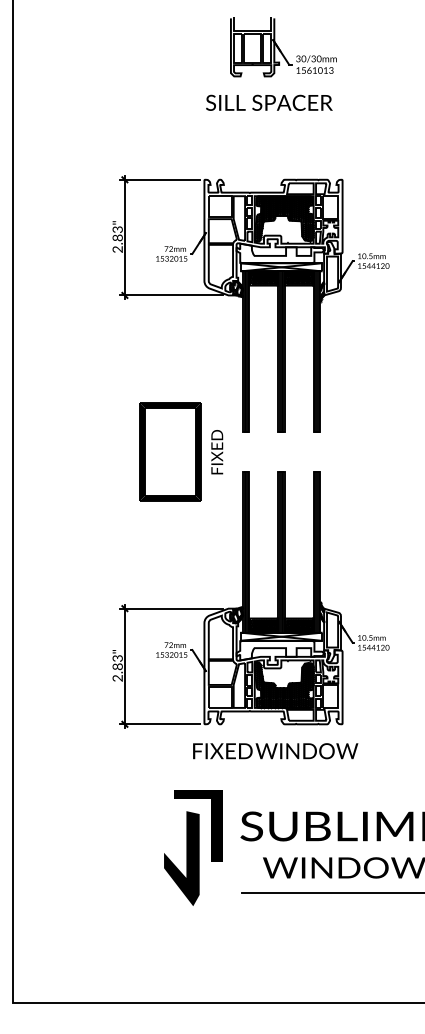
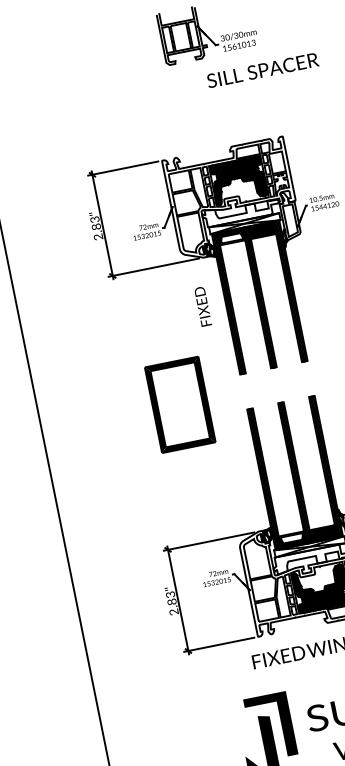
text: (269, 102) -> (262, 70), moved
hatch: (263, 279) -> (231, 237), removed
text: (217, 452) -> (203, 306), moved
hatch: (263, 623) -> (291, 538), removed

